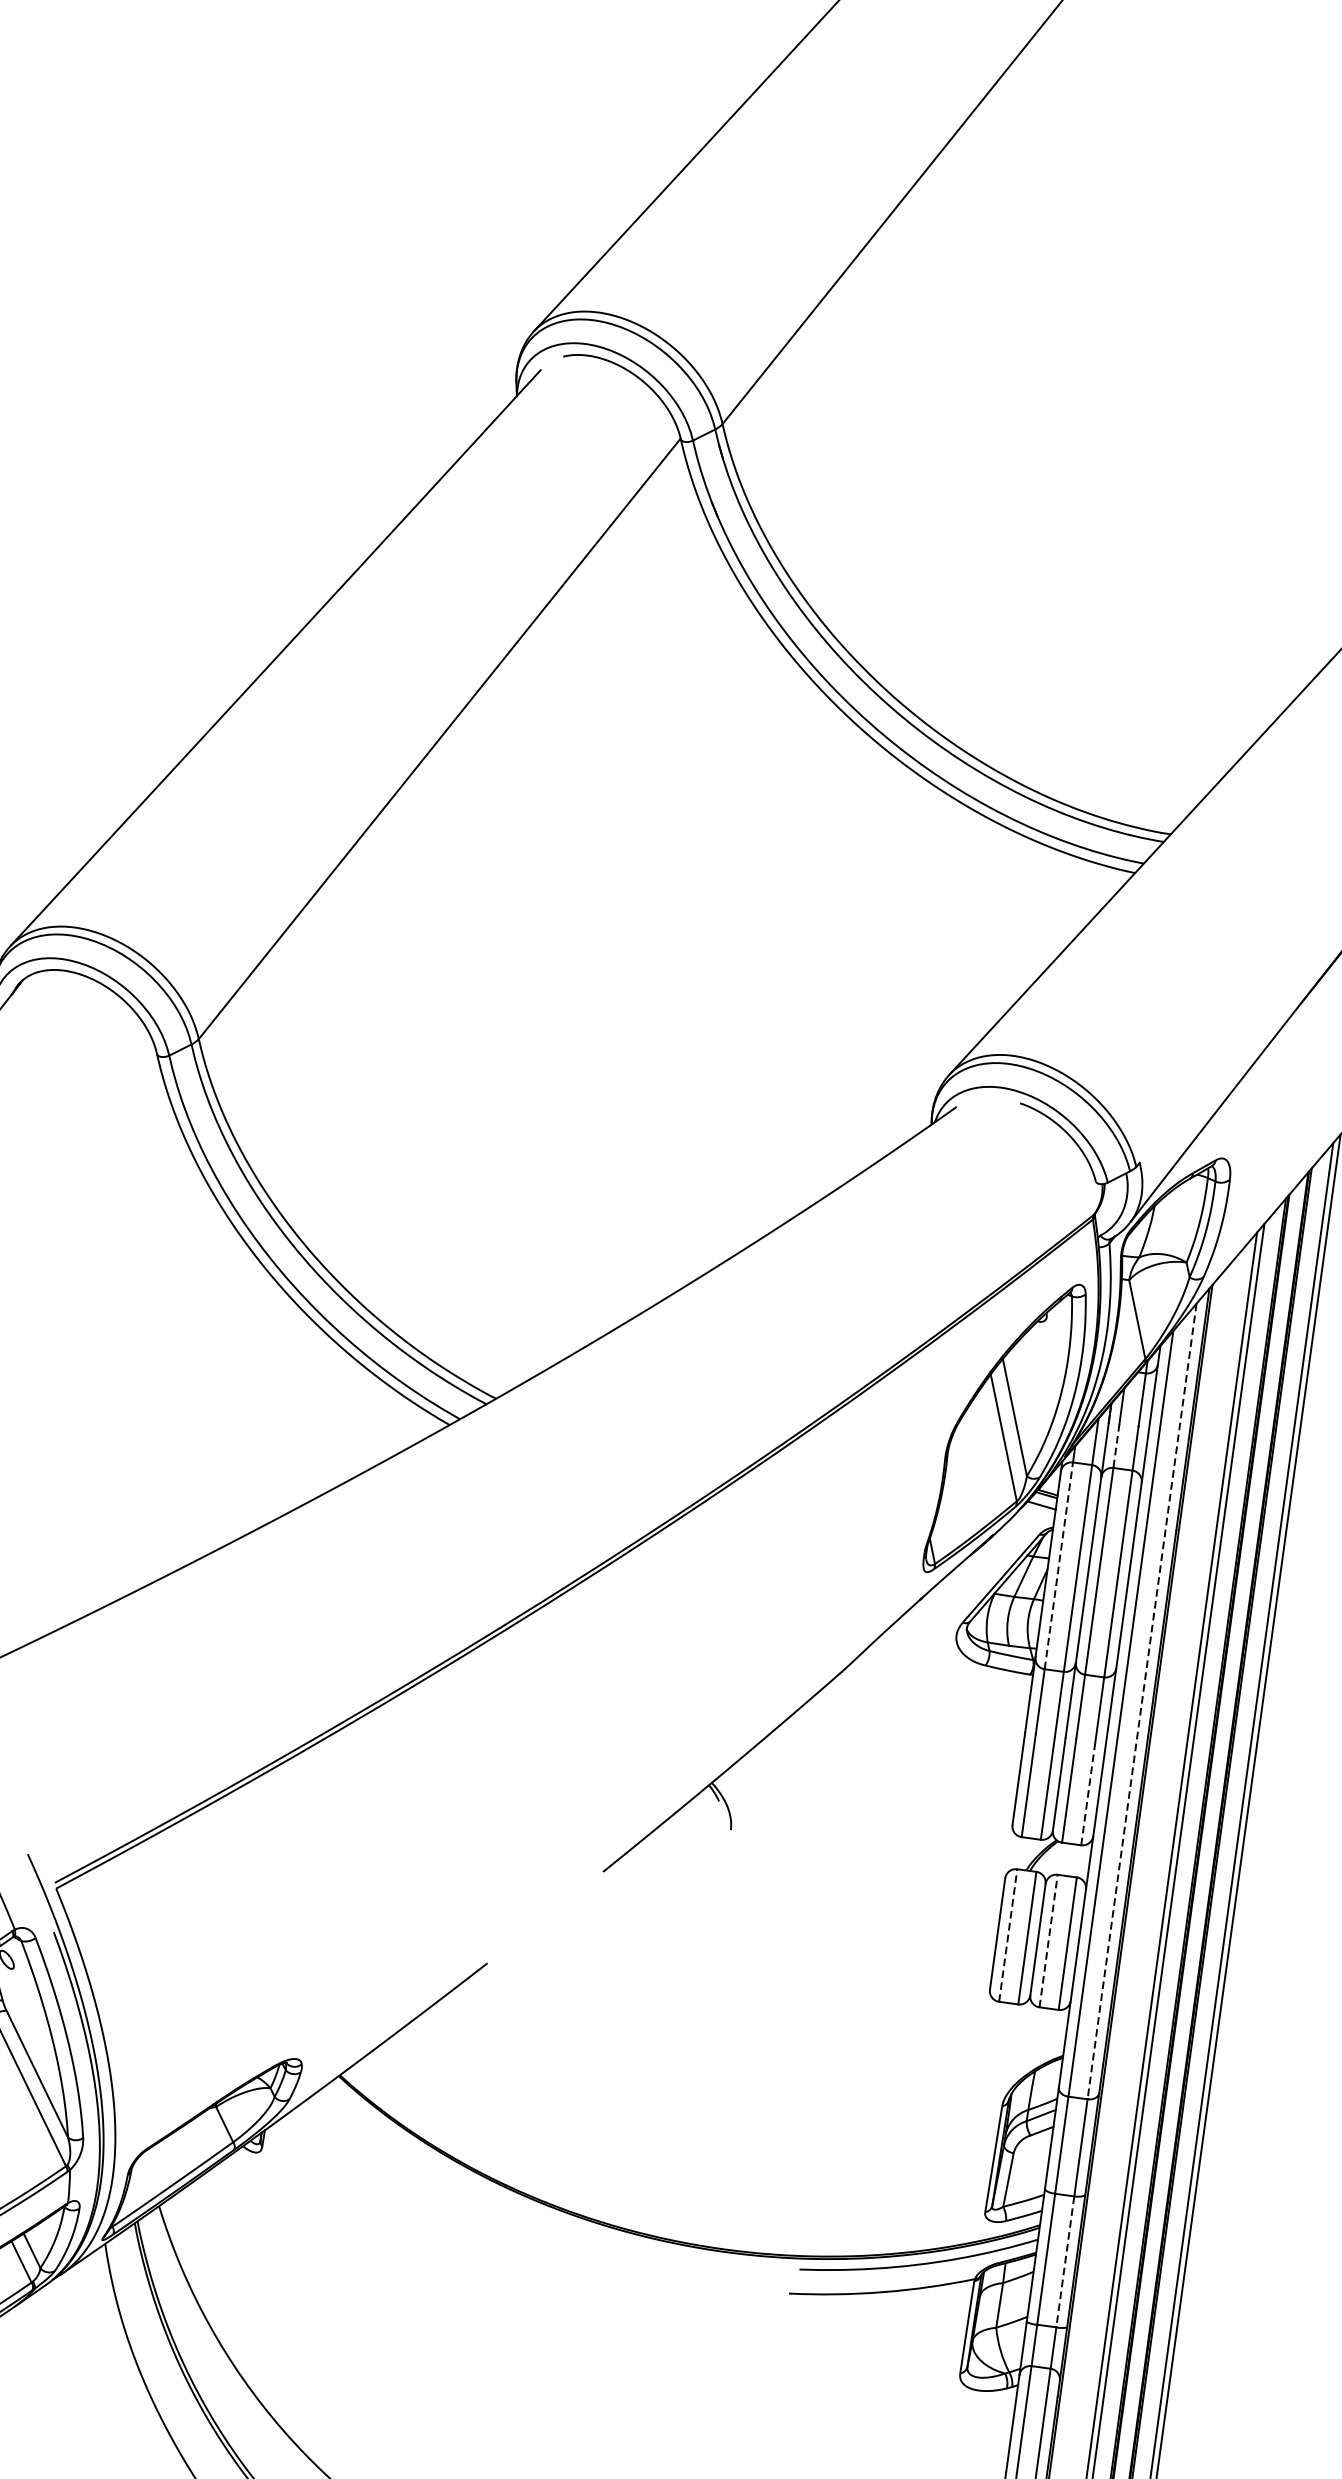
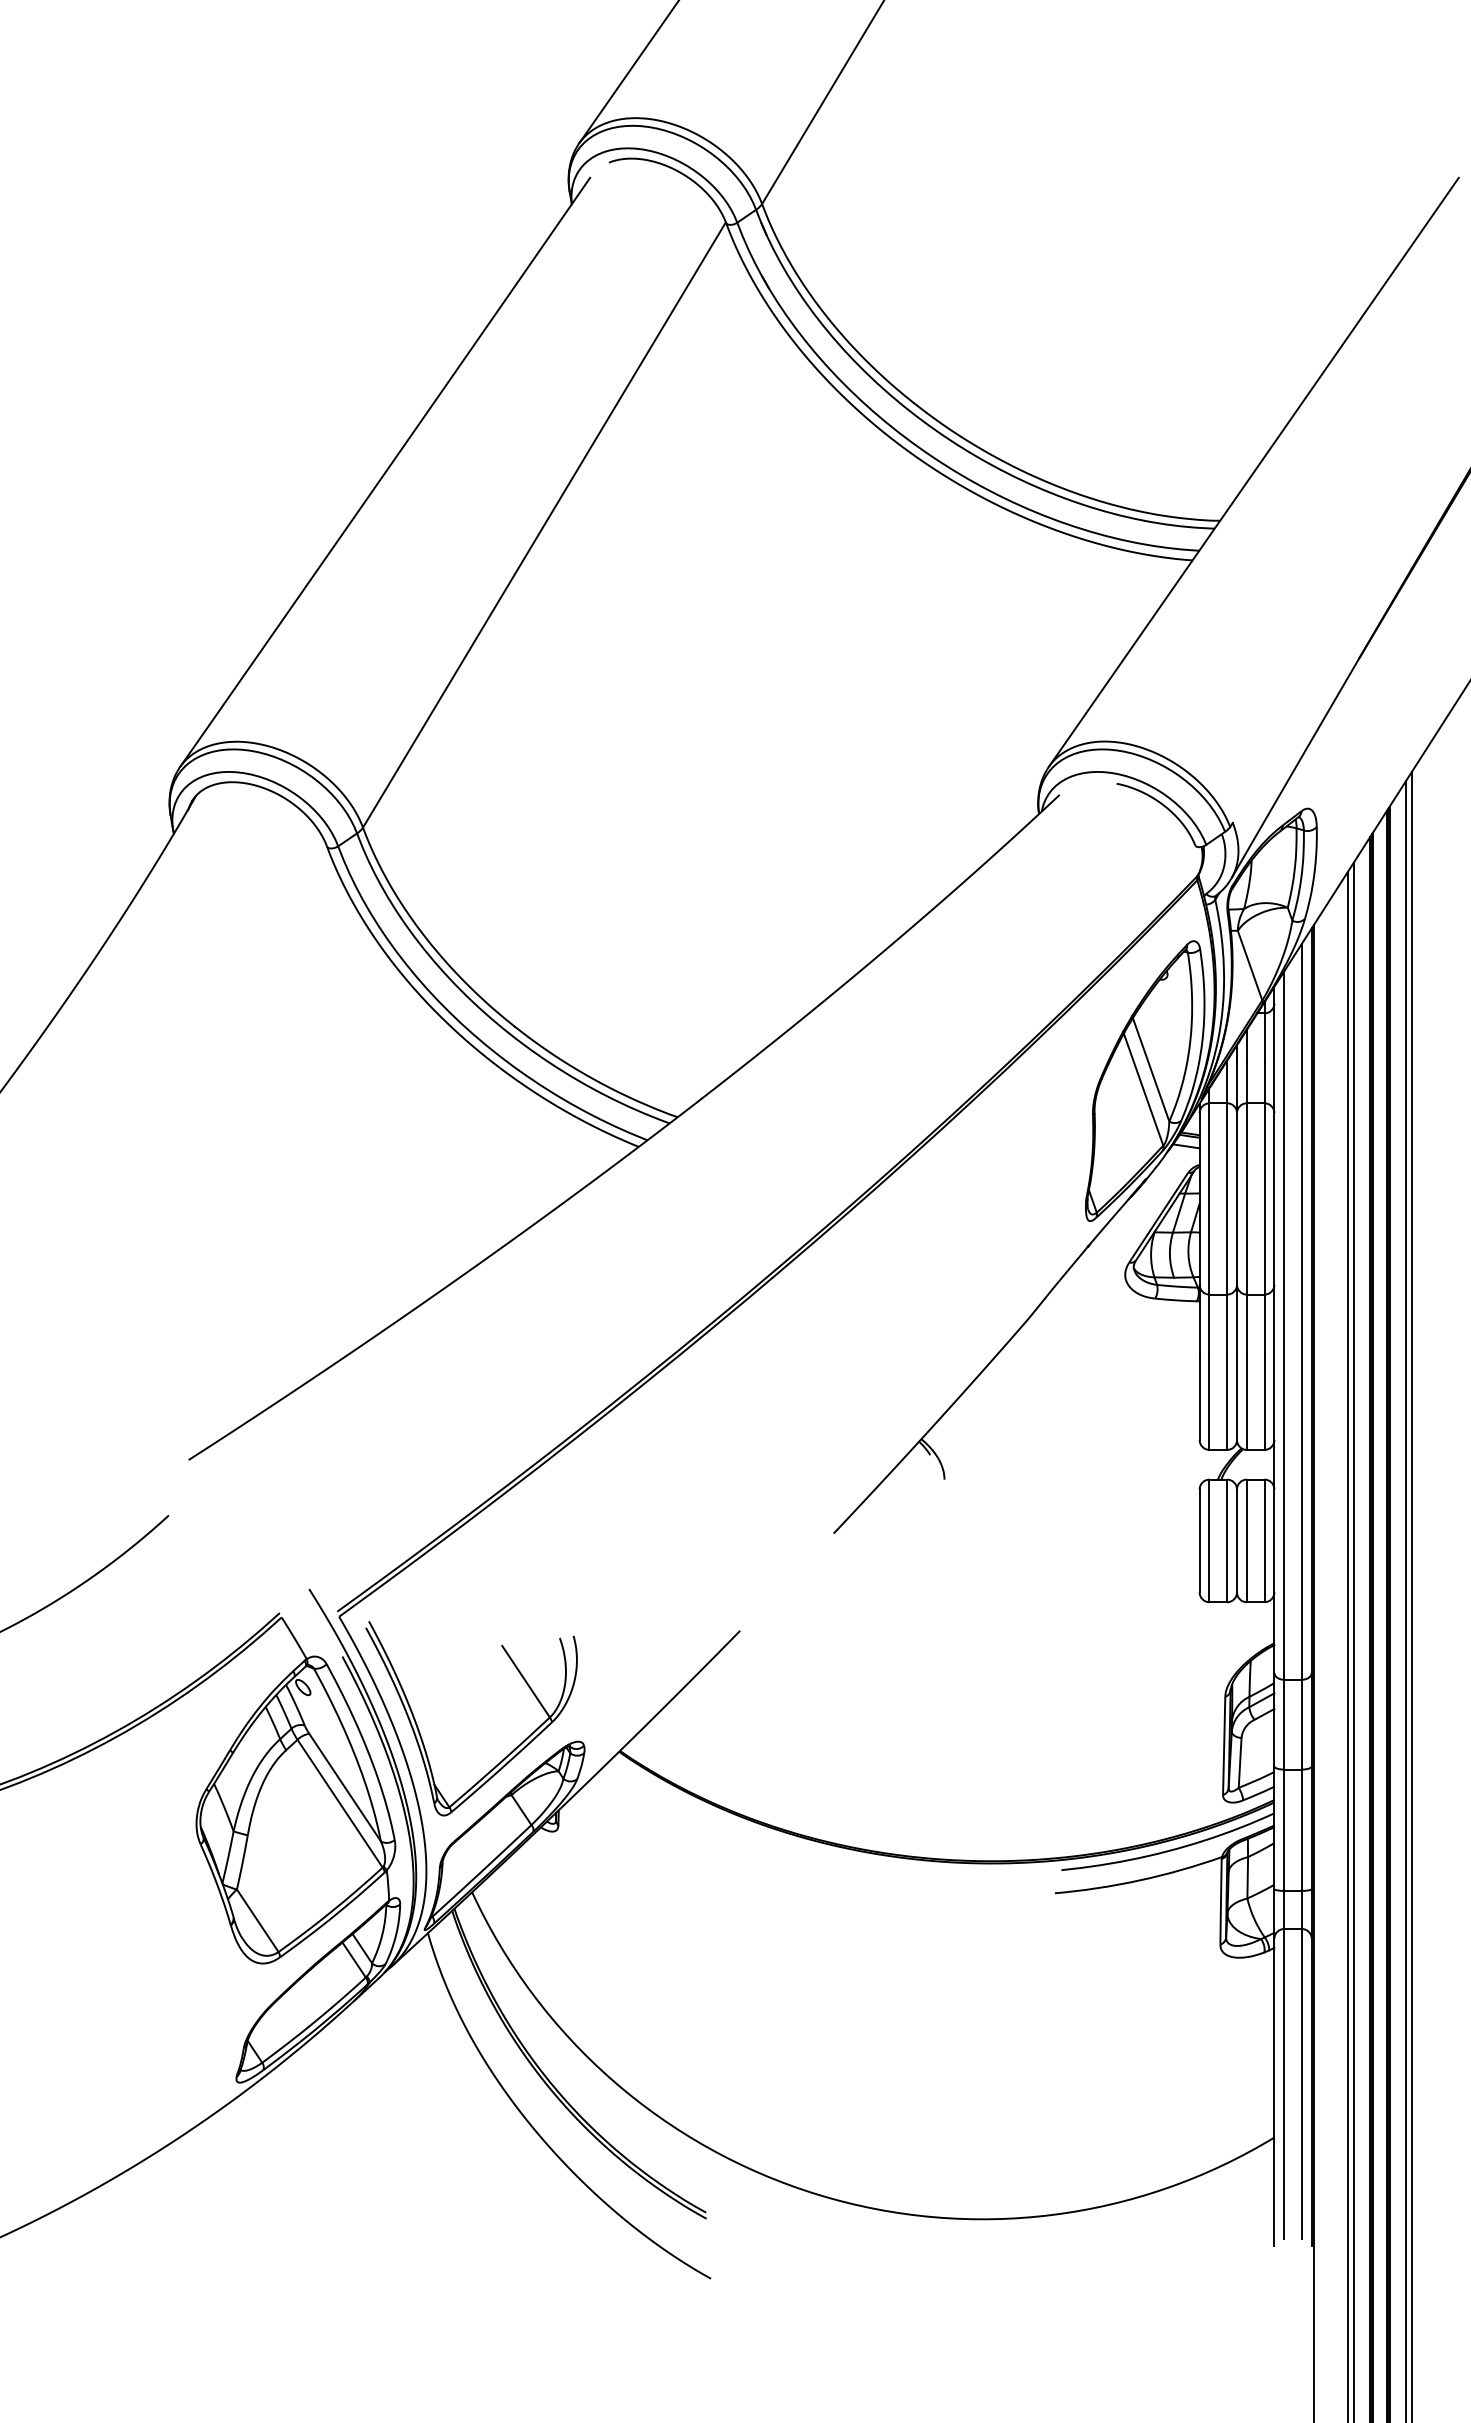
line: (1115, 1446) -> (1246, 1083), dashed -> solid
line: (1058, 1565) -> (1209, 1198), dashed -> solid
line: (1141, 1701) -> (1301, 1311), dashed -> solid
line: (1088, 1794) -> (1264, 1402), dashed -> solid
line: (1008, 1935) -> (1209, 1540), dashed -> solid
line: (1048, 1940) -> (1246, 1540), dashed -> solid
part: (216, 2063) -> (506, 1755), added
line: (1064, 2262) -> (1301, 1830), dashed -> solid

